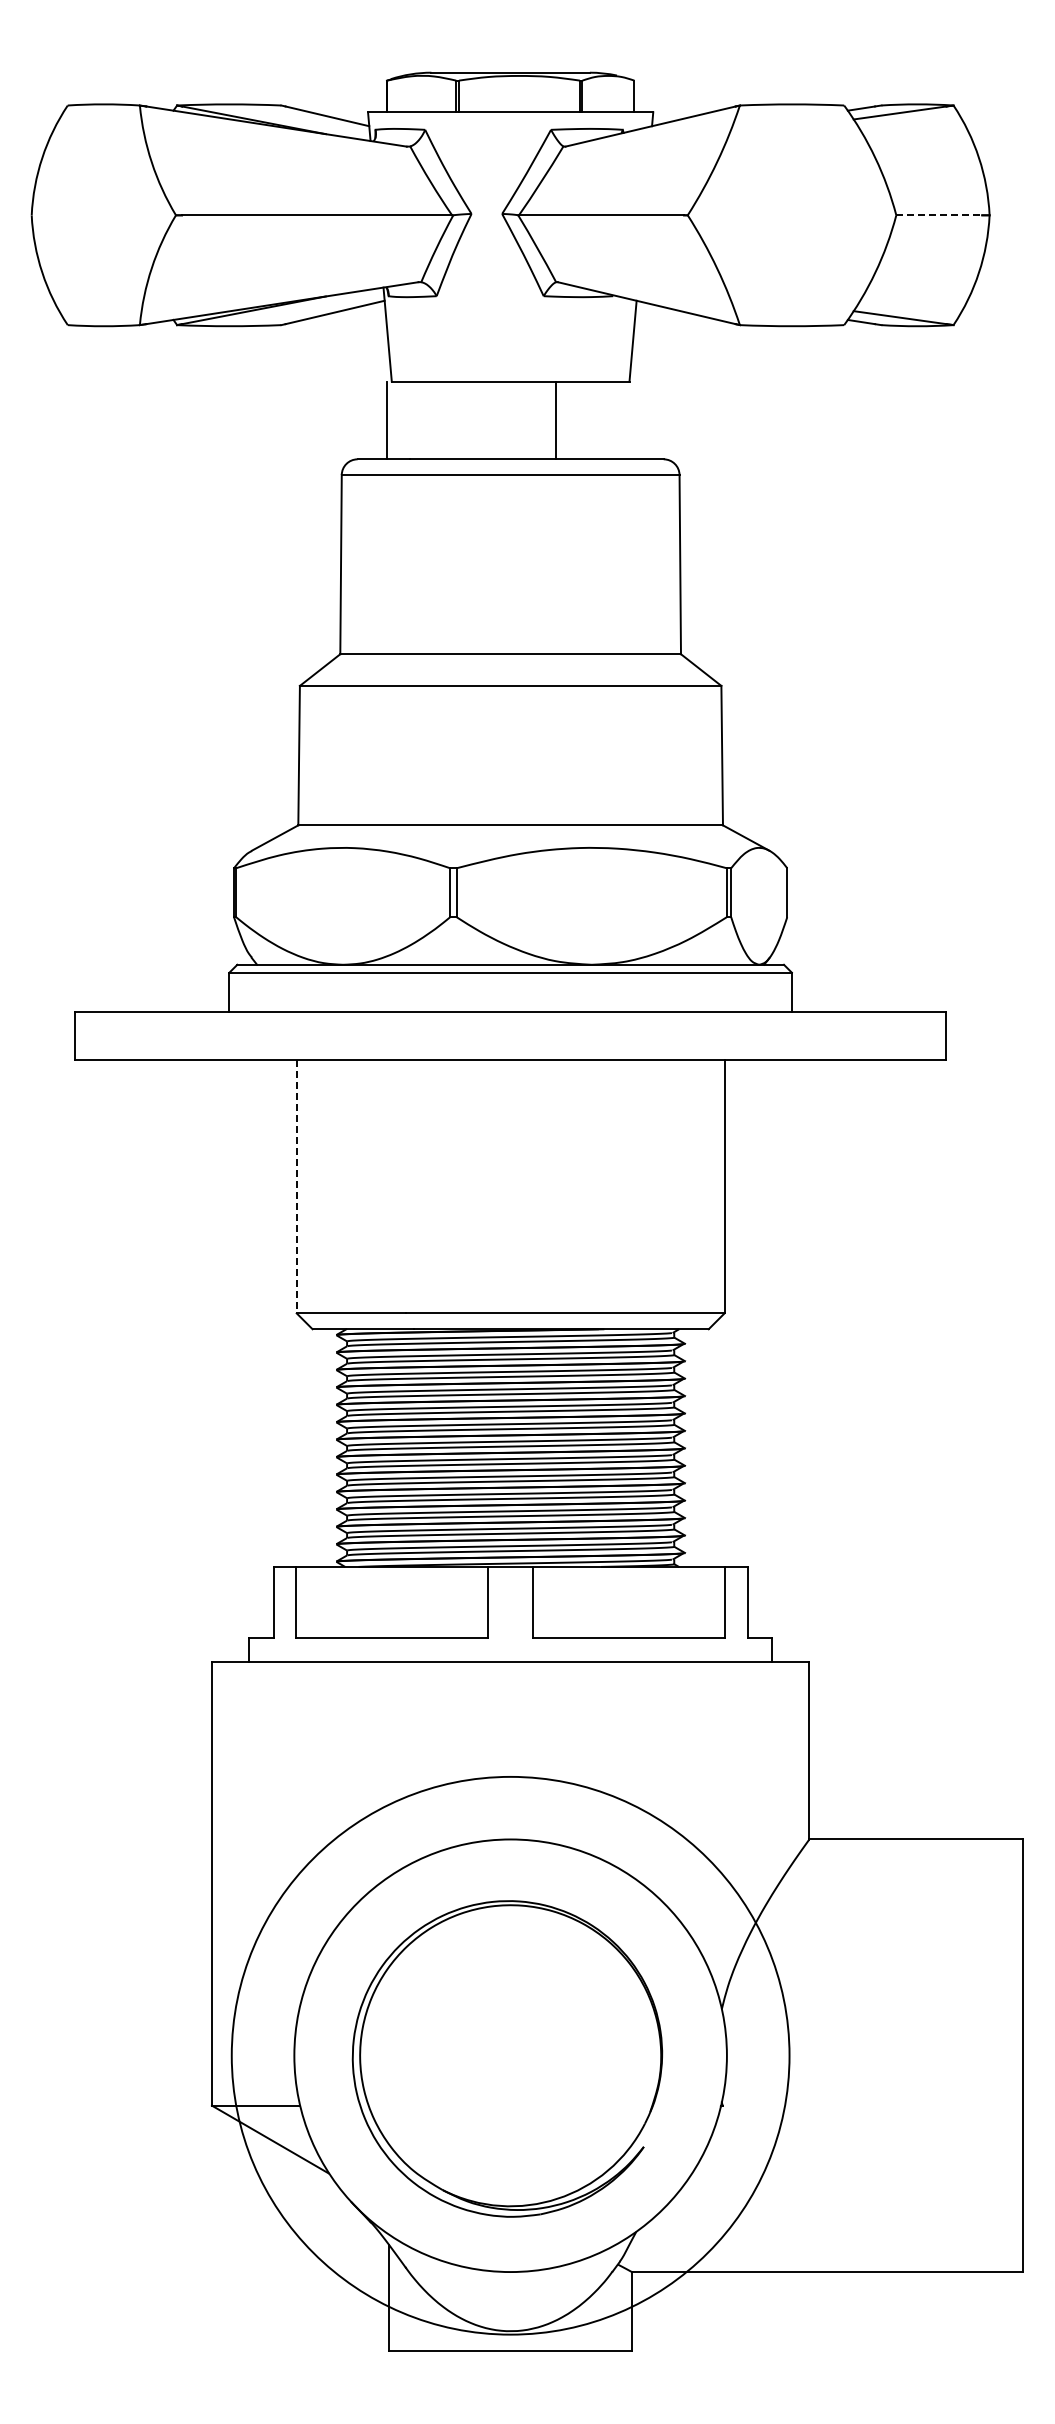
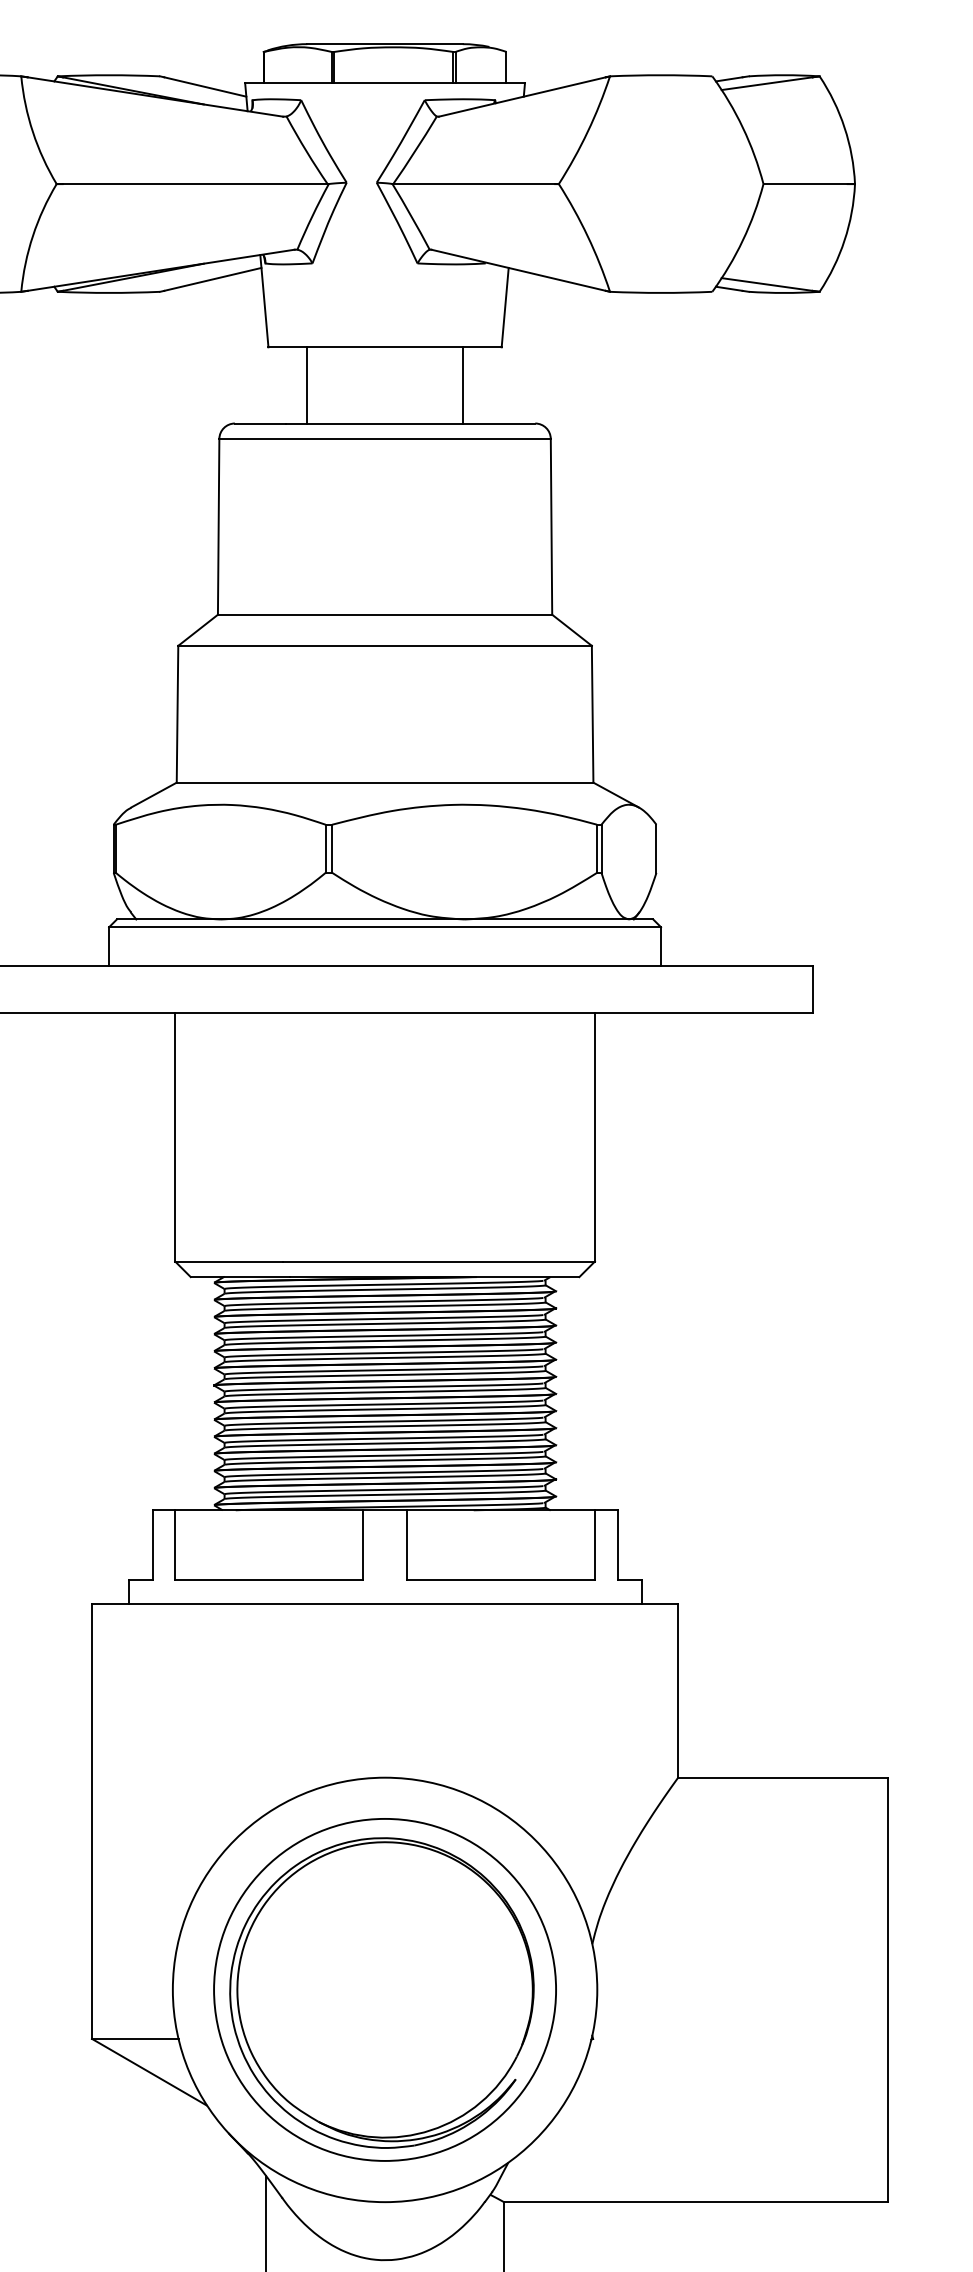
line: (939, 215) -> (805, 184), dashed -> solid
line: (387, 420) -> (307, 385), moved
line: (555, 420) -> (462, 385), moved
line: (296, 1186) -> (174, 1137), dashed -> solid
circle: (510, 2055) -> (384, 1989), size x0.62

